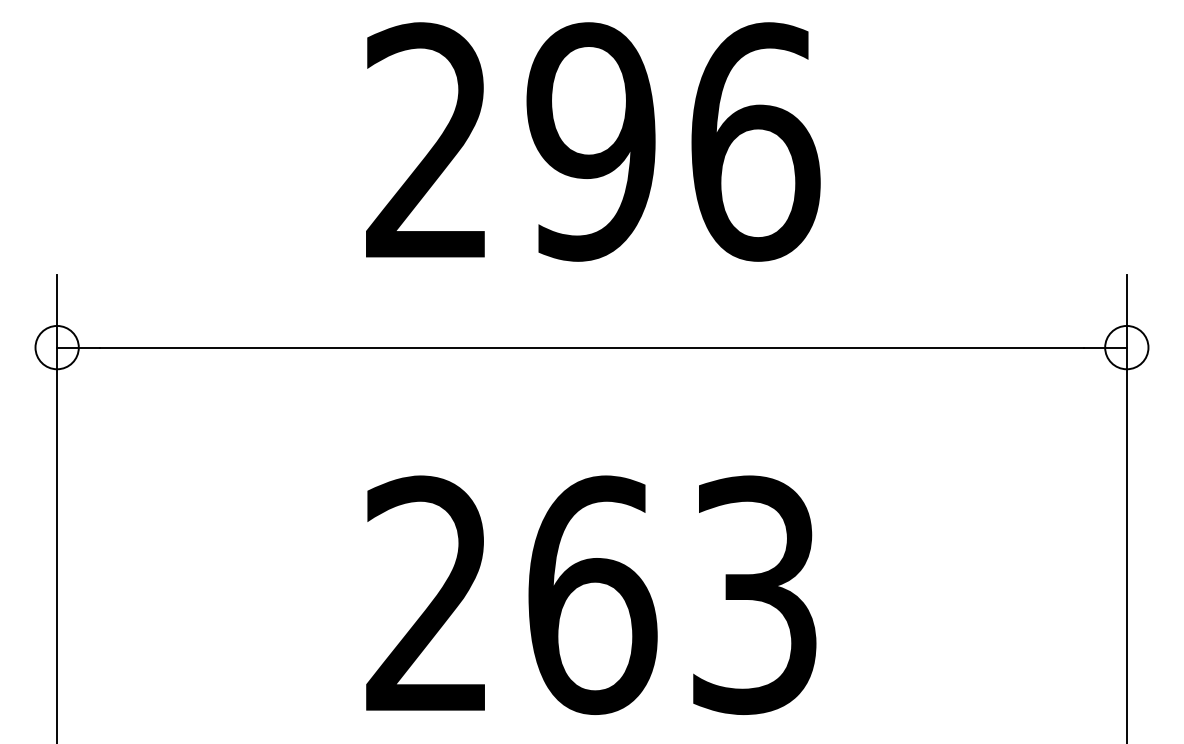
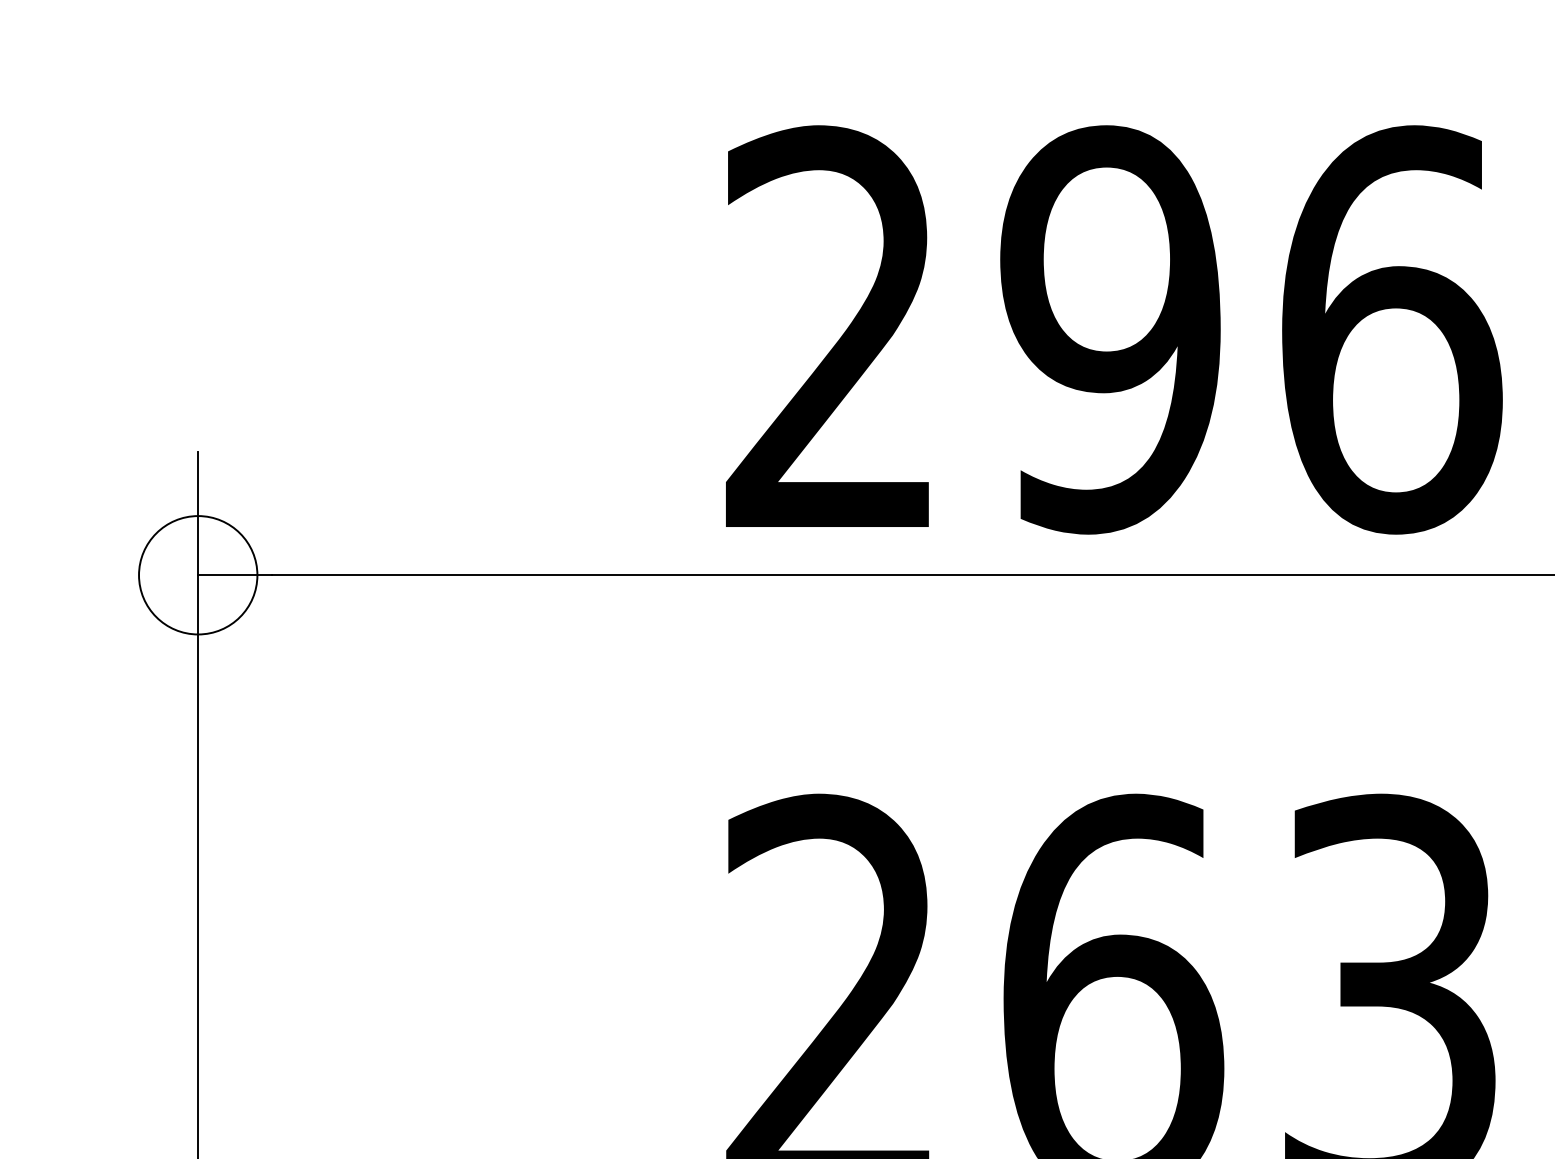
text: (593, 141) -> (1114, 329), moved
circle: (56, 347) -> (197, 575), size x1.6

